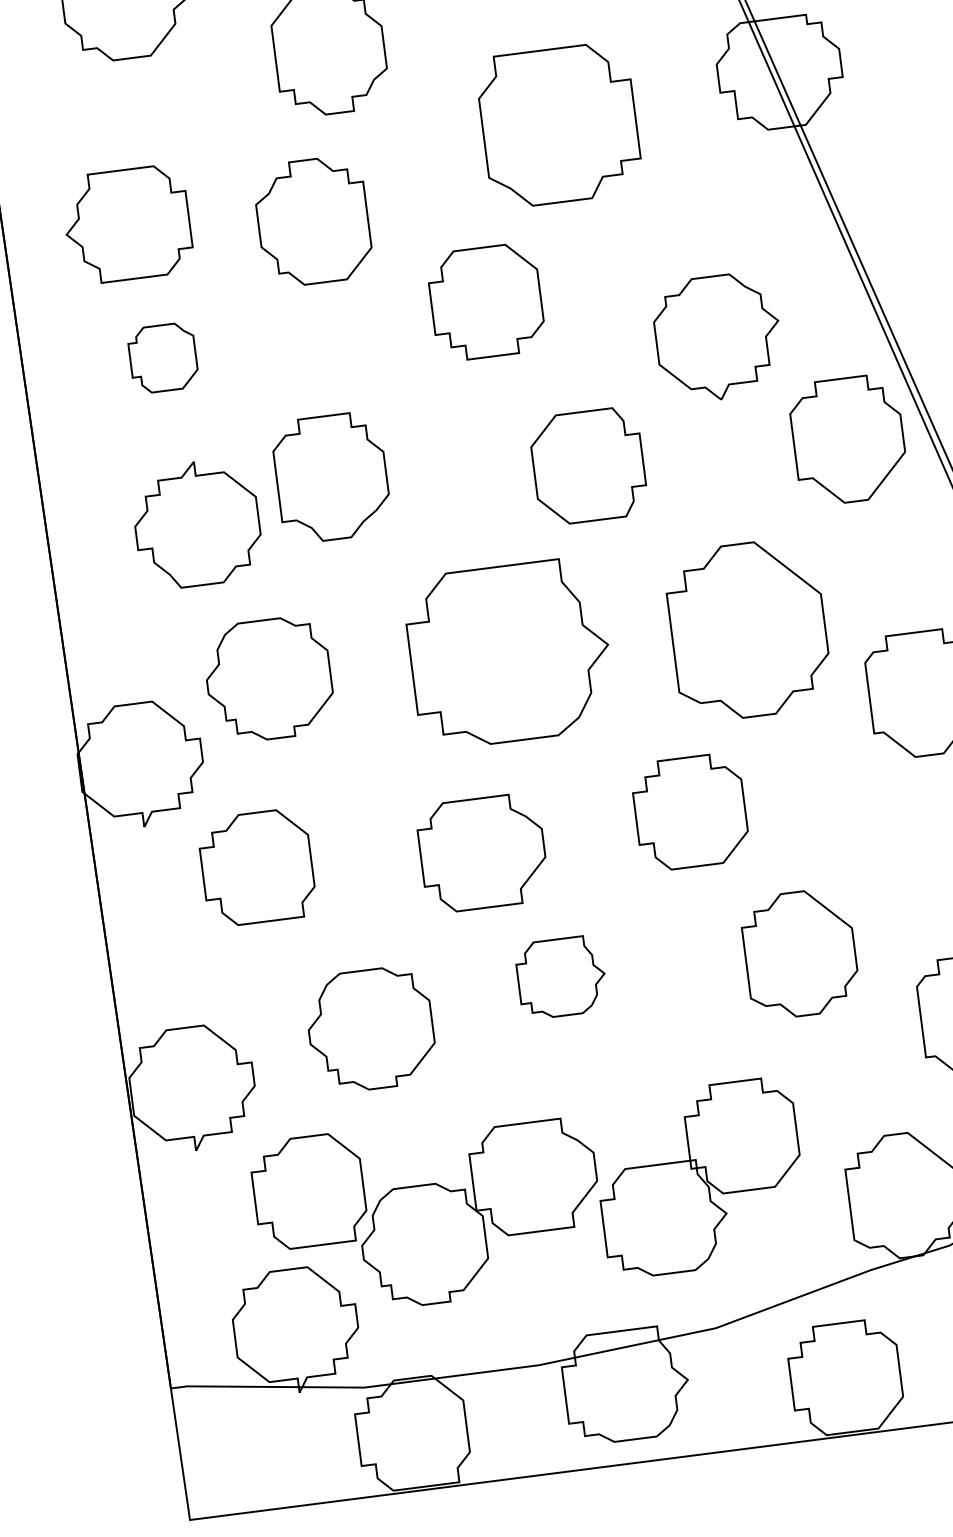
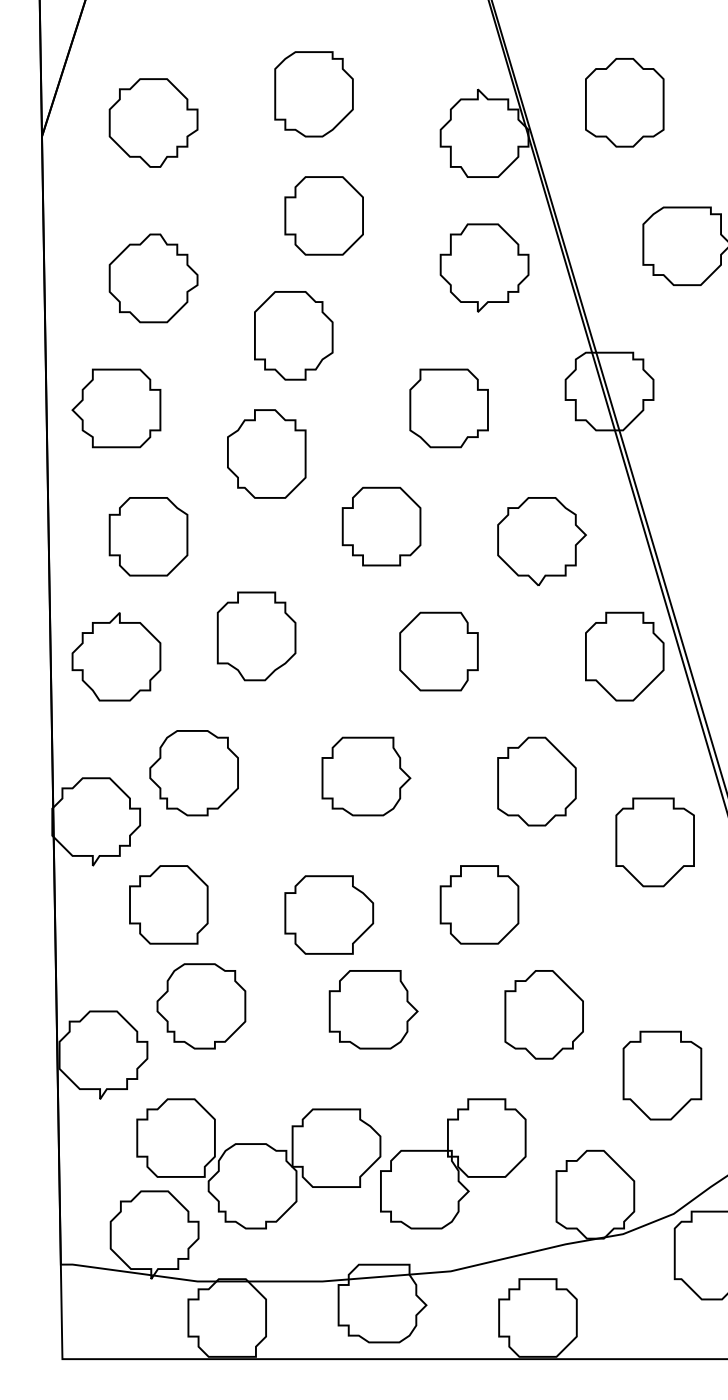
part: (558, 125) -> (448, 408), size x0.71
part: (127, 224) -> (116, 408), moved
part: (717, 337) -> (541, 541), moved
part: (163, 357) -> (148, 536), size x1.67
part: (197, 523) -> (116, 656), moved
part: (747, 629) -> (536, 781), size x0.71
part: (509, 653) -> (366, 776), size x0.62
part: (561, 976) -> (373, 1009), size x1.43
part: (371, 1029) -> (201, 1006), moved

